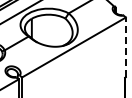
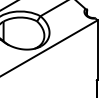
line: (125, 47) -> (97, 50), dashed -> solid

